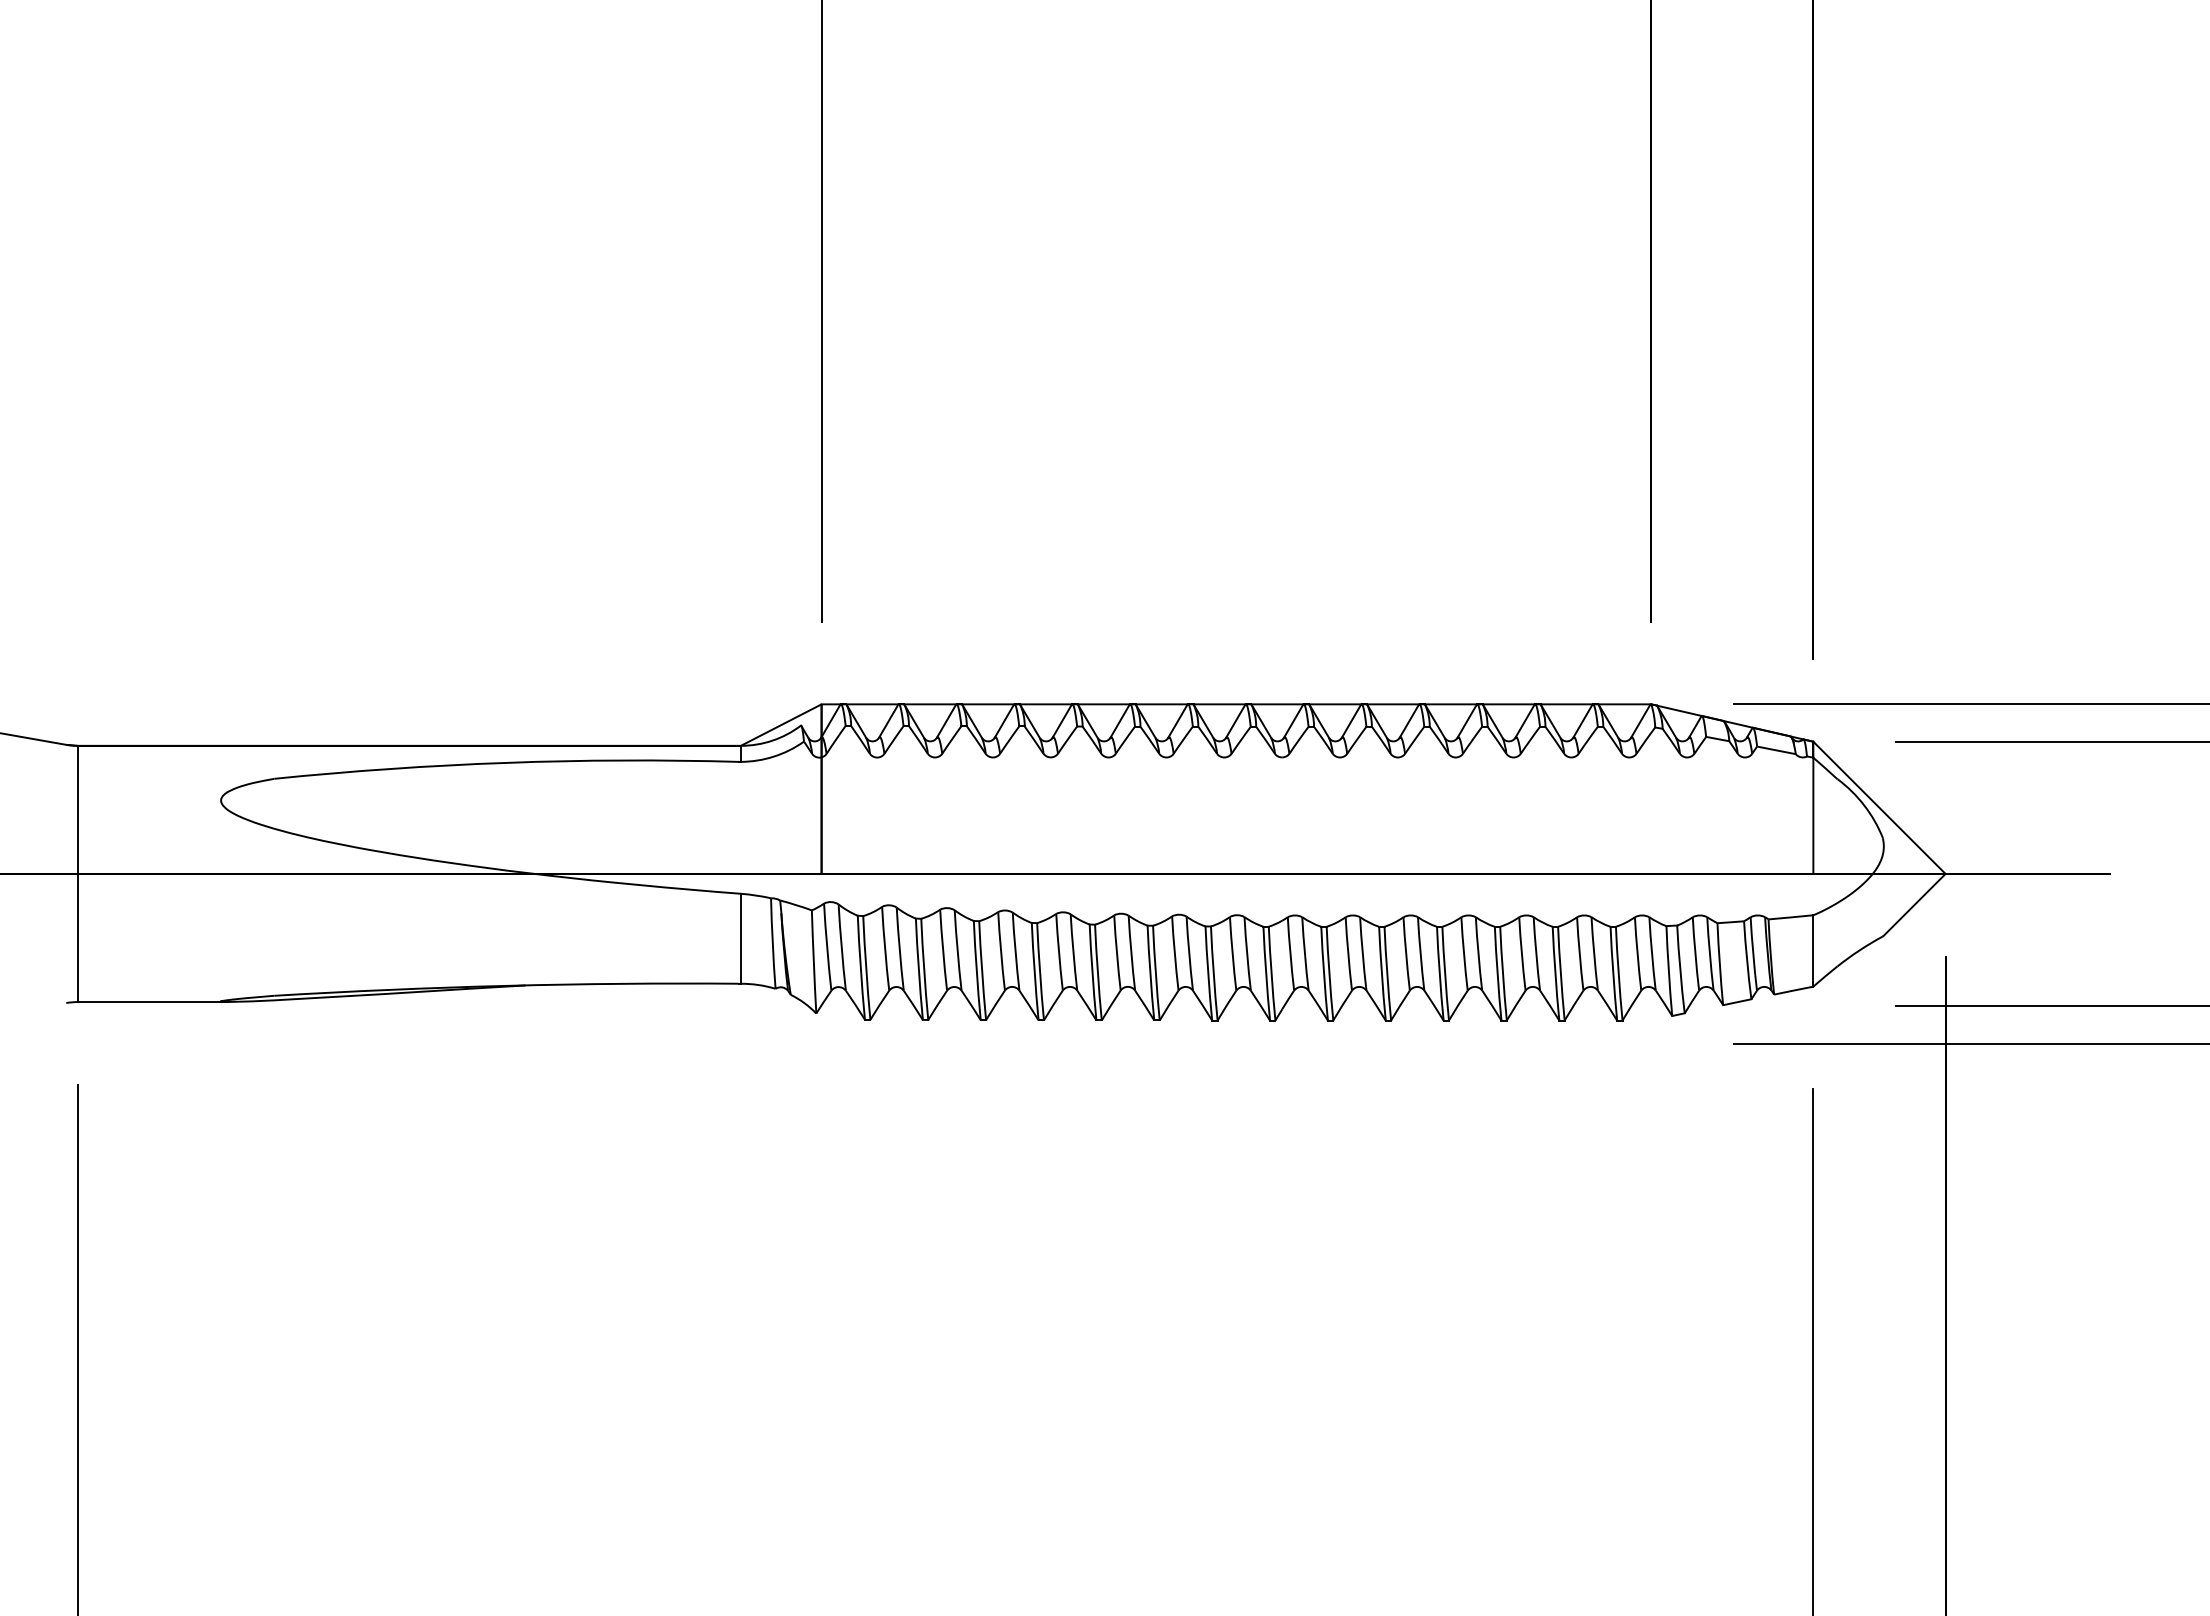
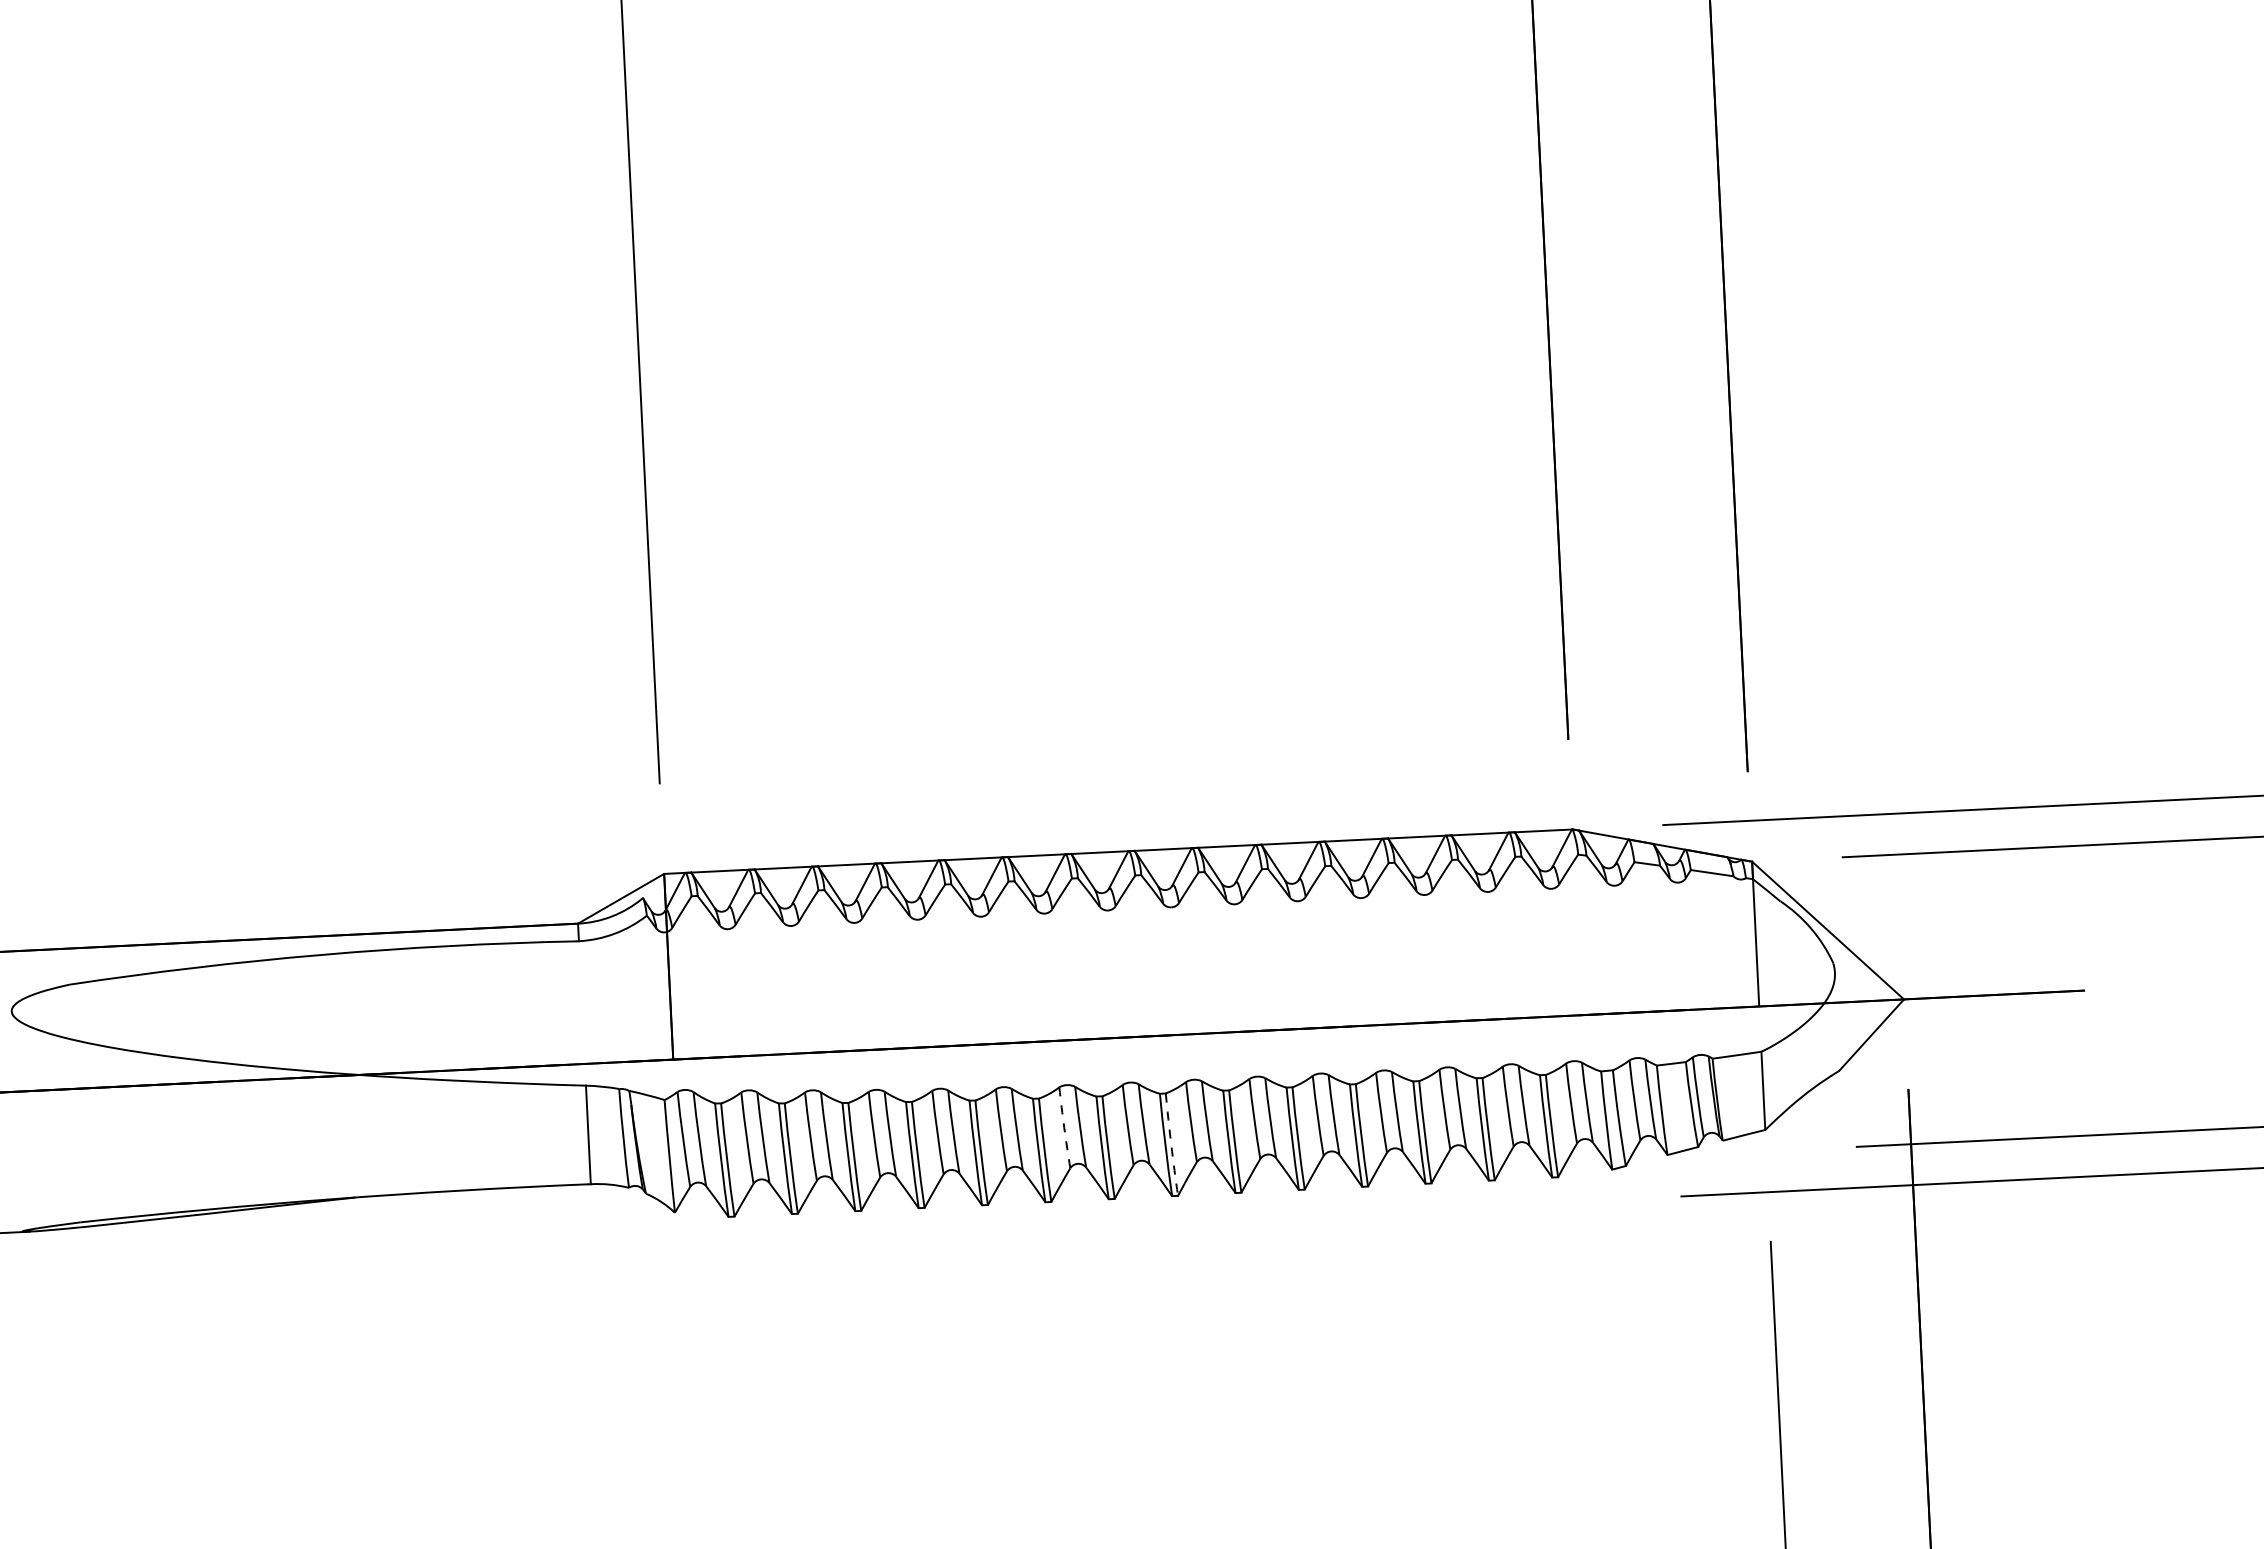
arc: (1174, 953) -> (1063, 1127), solid -> dashed
arc: (1271, 973) -> (1171, 1144), solid -> dashed

